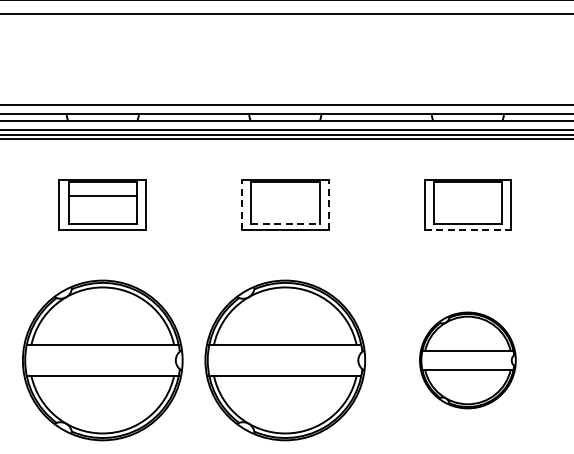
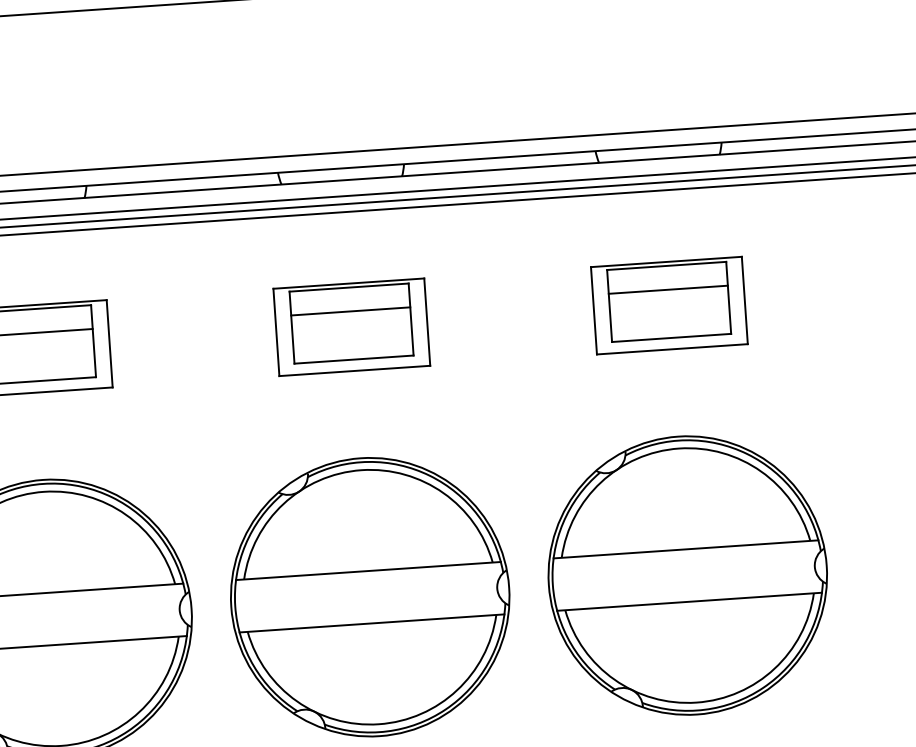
line: (285, 196) -> (351, 311), added
line: (467, 196) -> (667, 290), added
line: (241, 204) -> (275, 331), dashed -> solid
line: (328, 204) -> (426, 320), dashed -> solid
line: (285, 223) -> (354, 358), dashed -> solid
line: (468, 230) -> (673, 349), dashed -> solid
part: (467, 360) -> (687, 575), size x1.67

